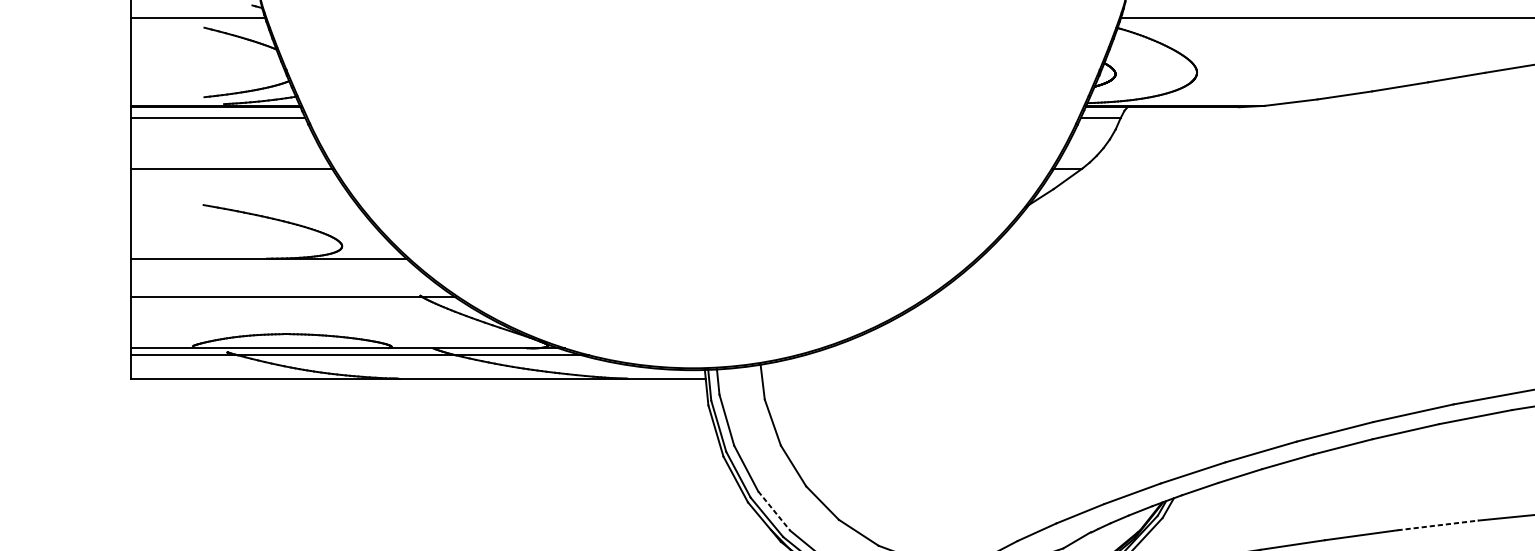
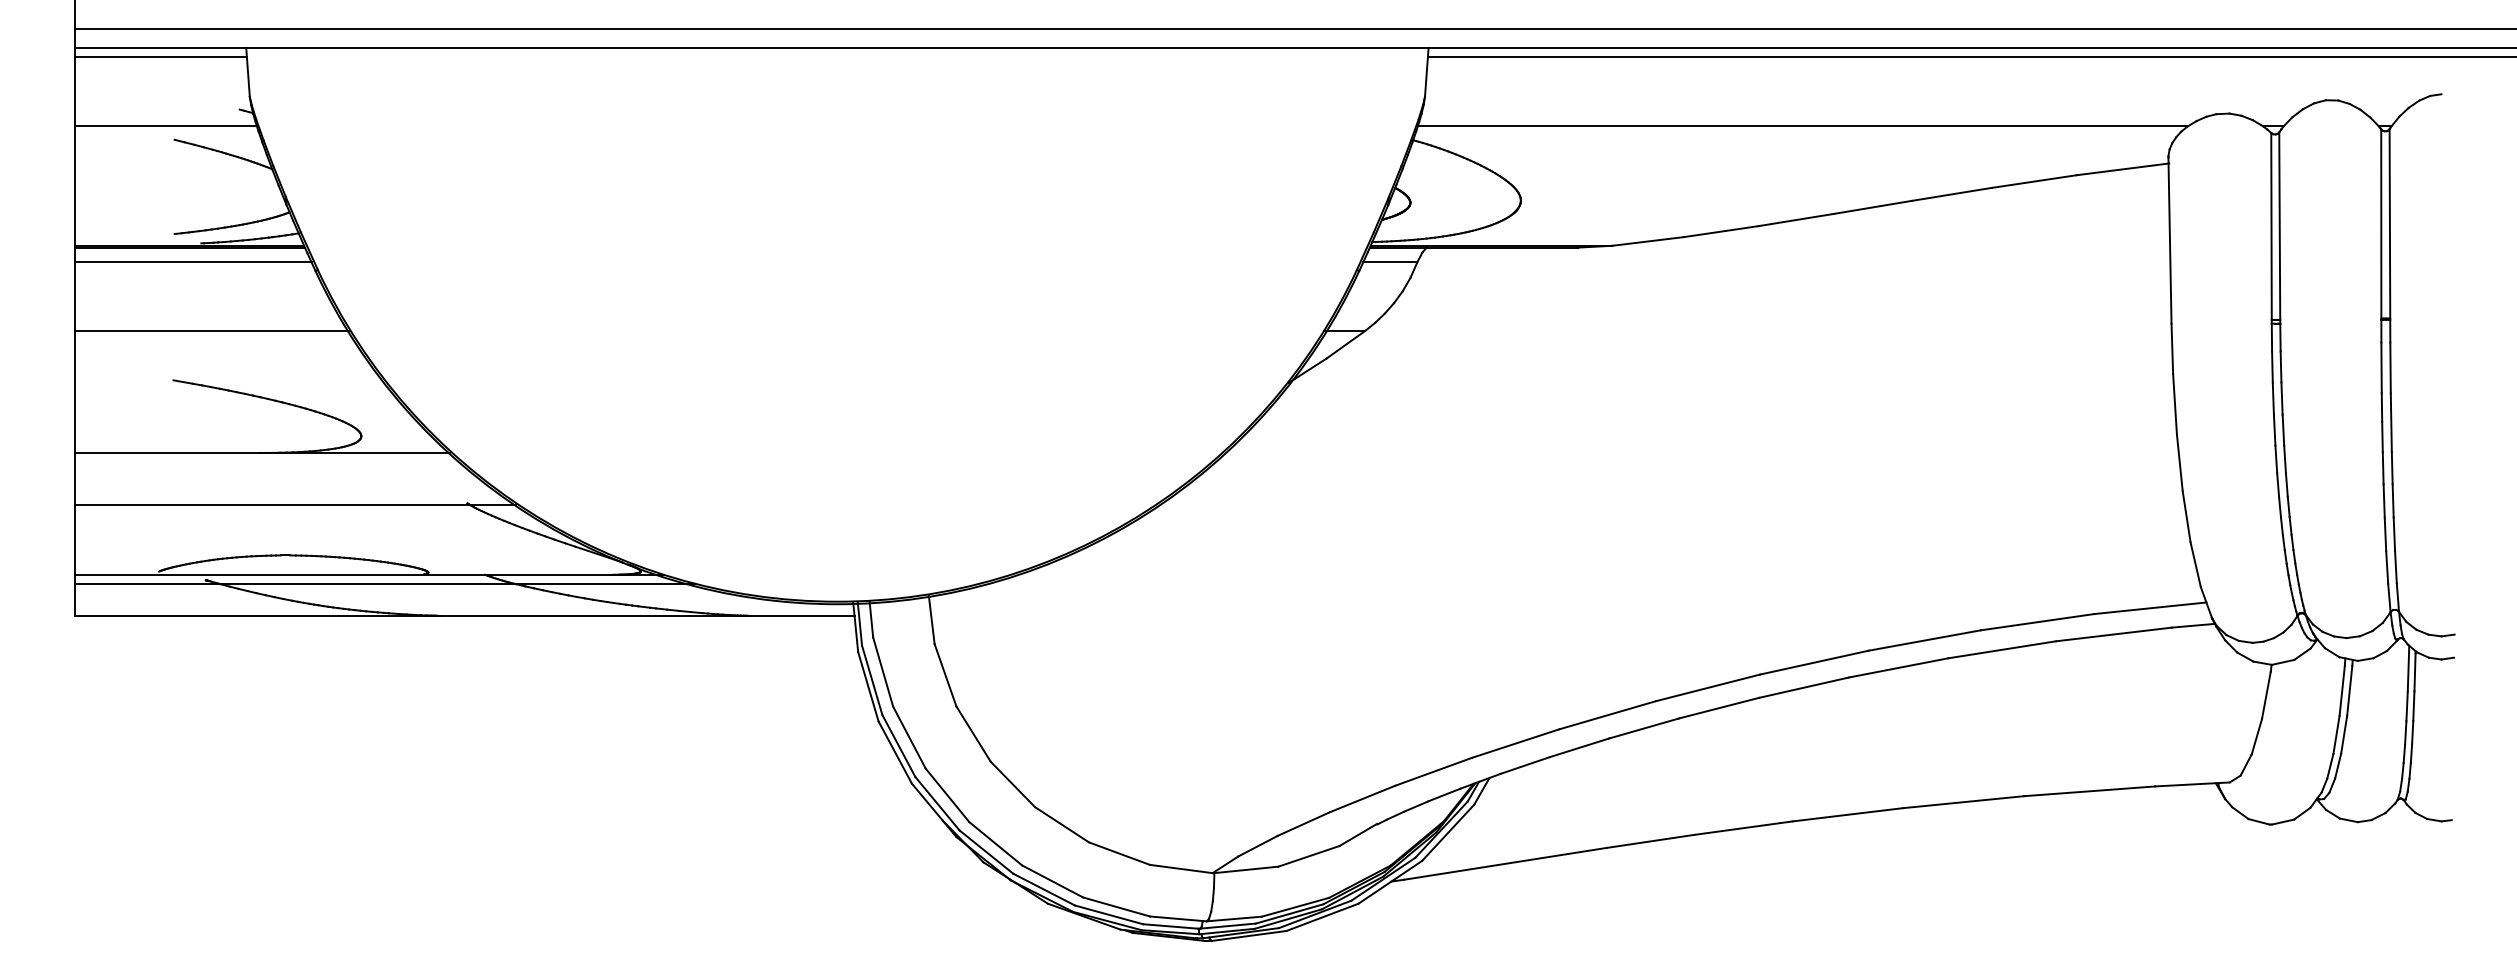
line: (774, 511) -> (947, 795), dashed -> solid
line: (1438, 525) -> (1848, 814), dashed -> solid

